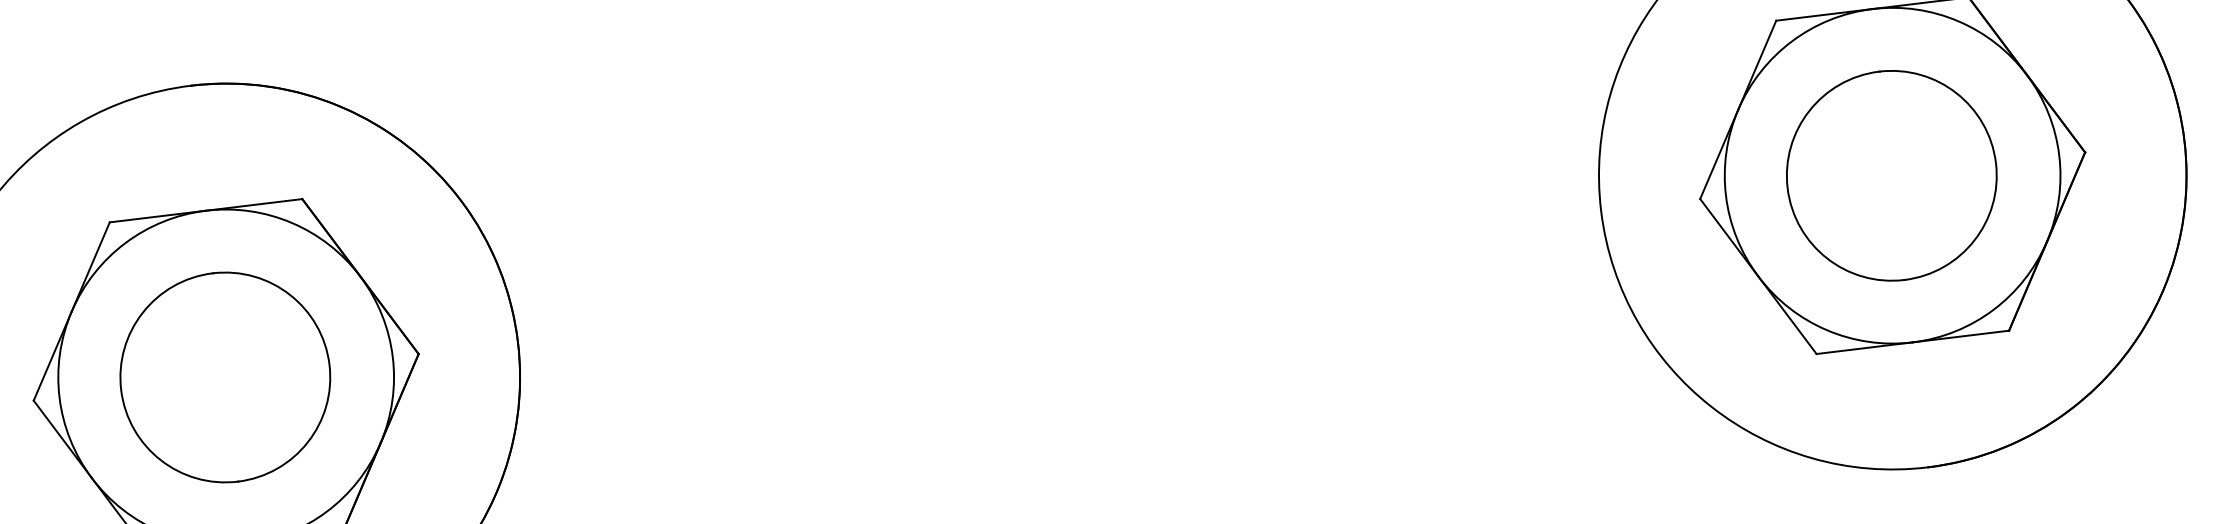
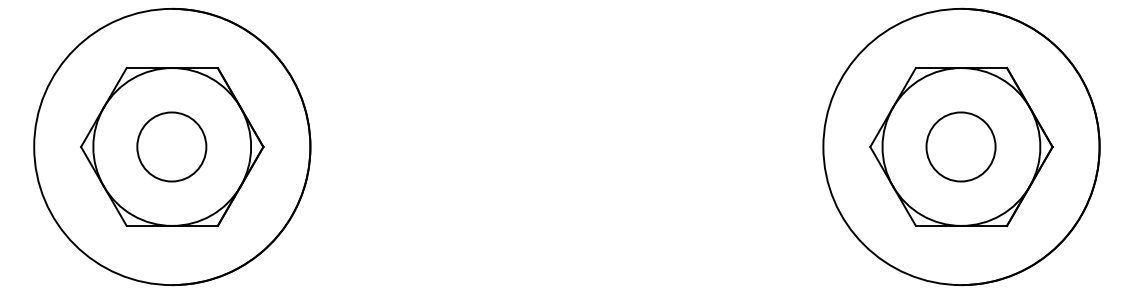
circle: (1890, 174) -> (960, 146), size x0.7
circle: (224, 376) -> (171, 146), size x0.7

